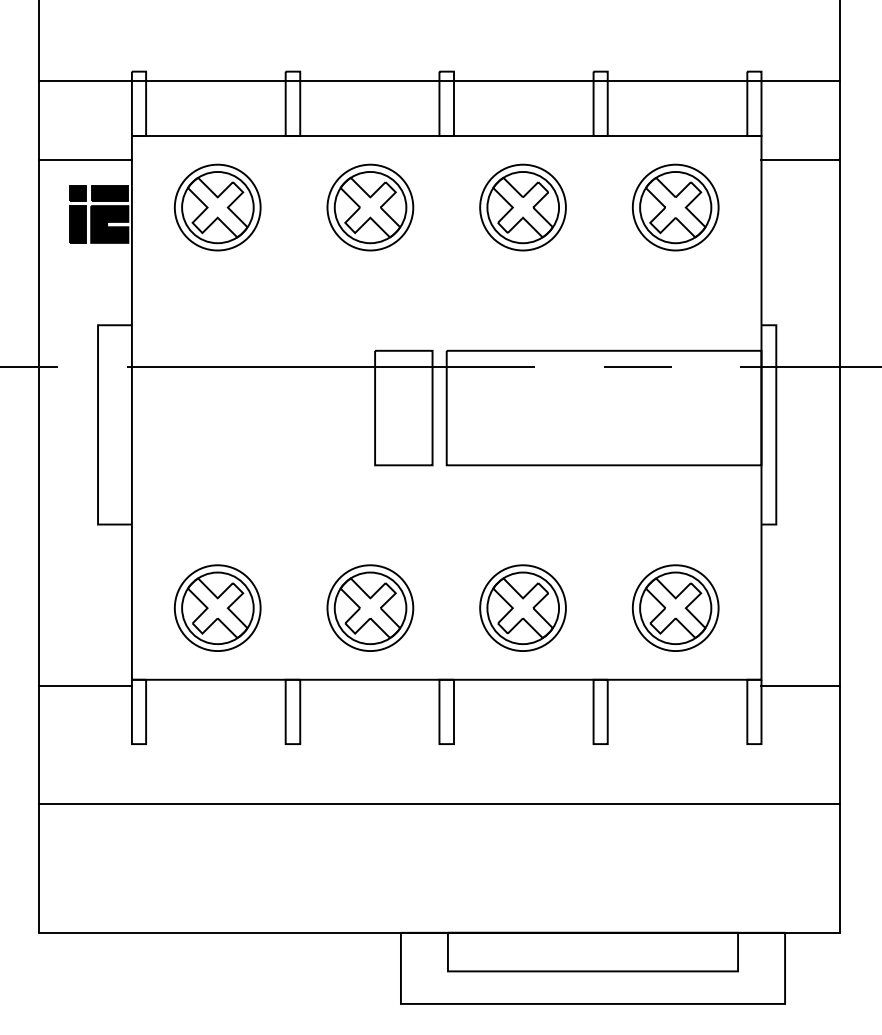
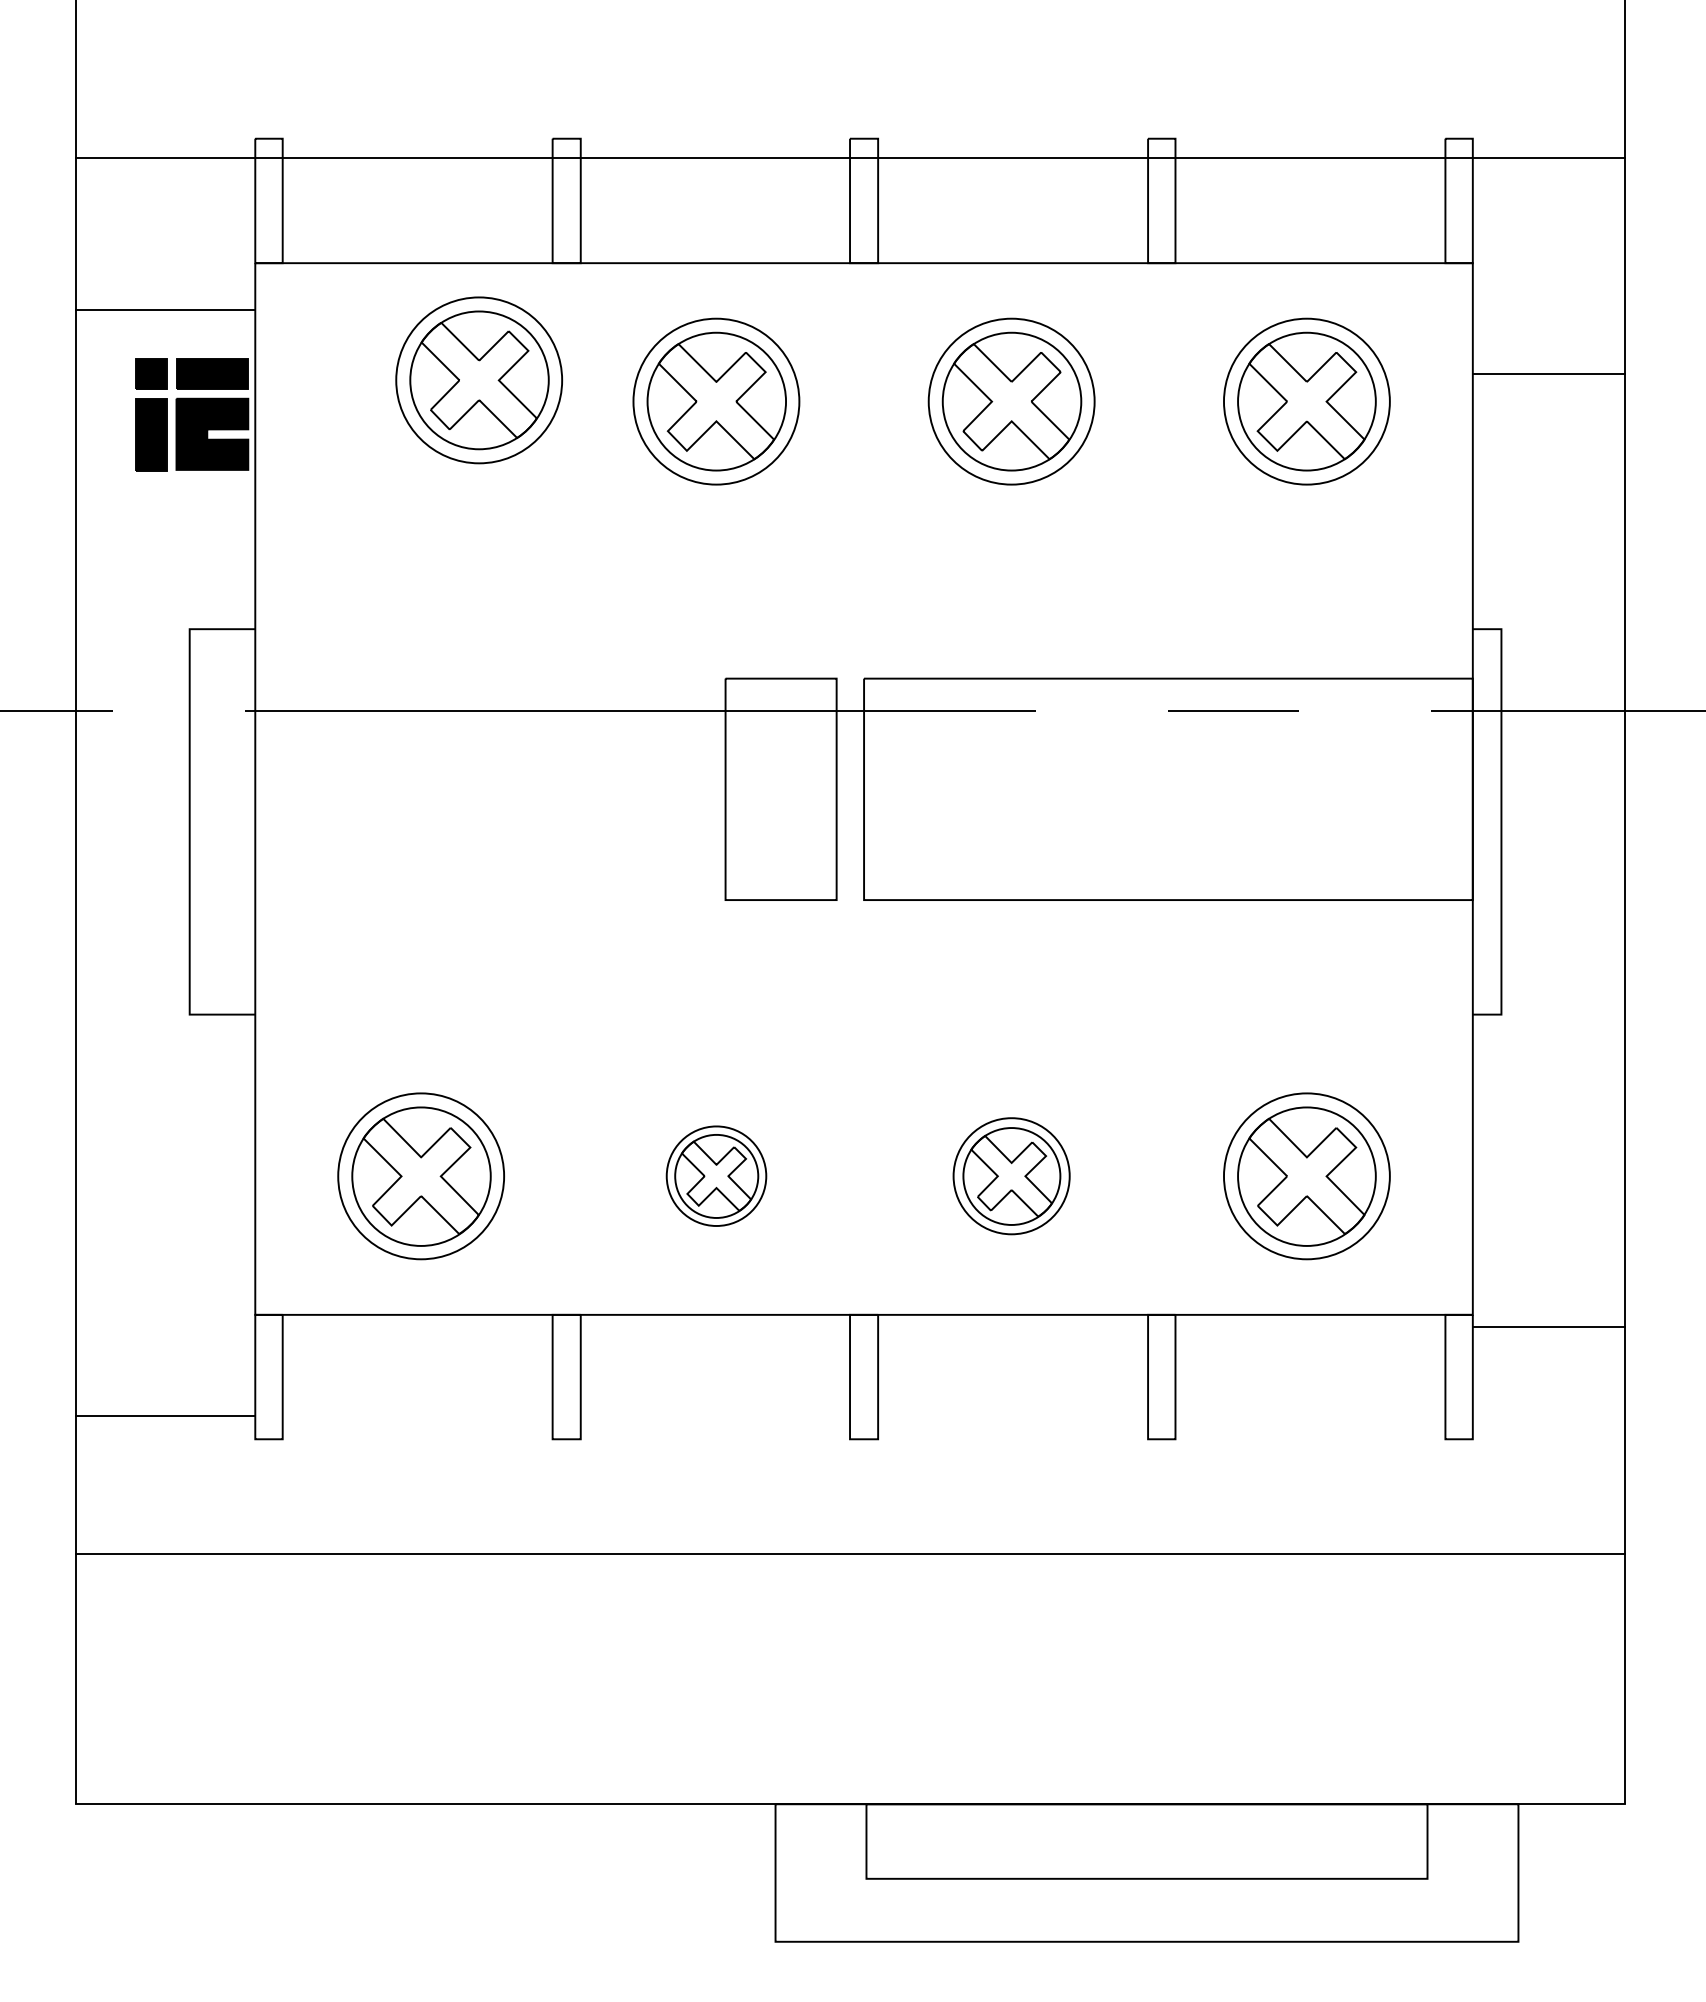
line: (800, 160) -> (1548, 374), moved
part: (217, 207) -> (478, 380), moved
part: (370, 607) -> (716, 1175), size x0.6
part: (522, 607) -> (1010, 1175), size x0.7
line: (85, 686) -> (165, 1416), moved

